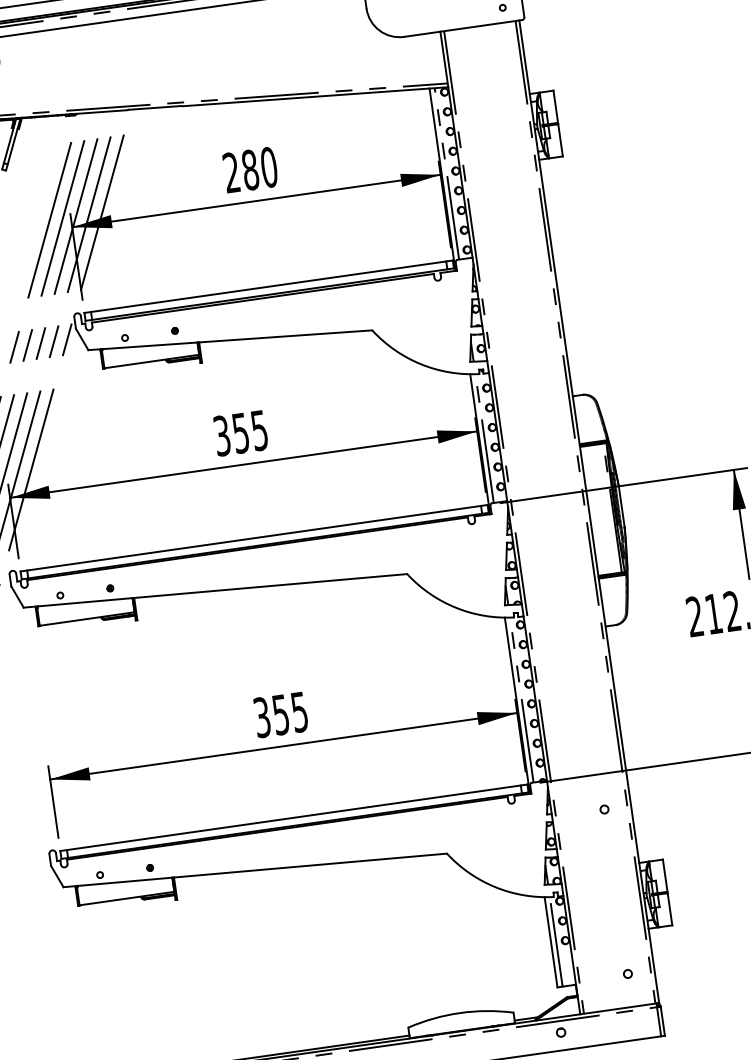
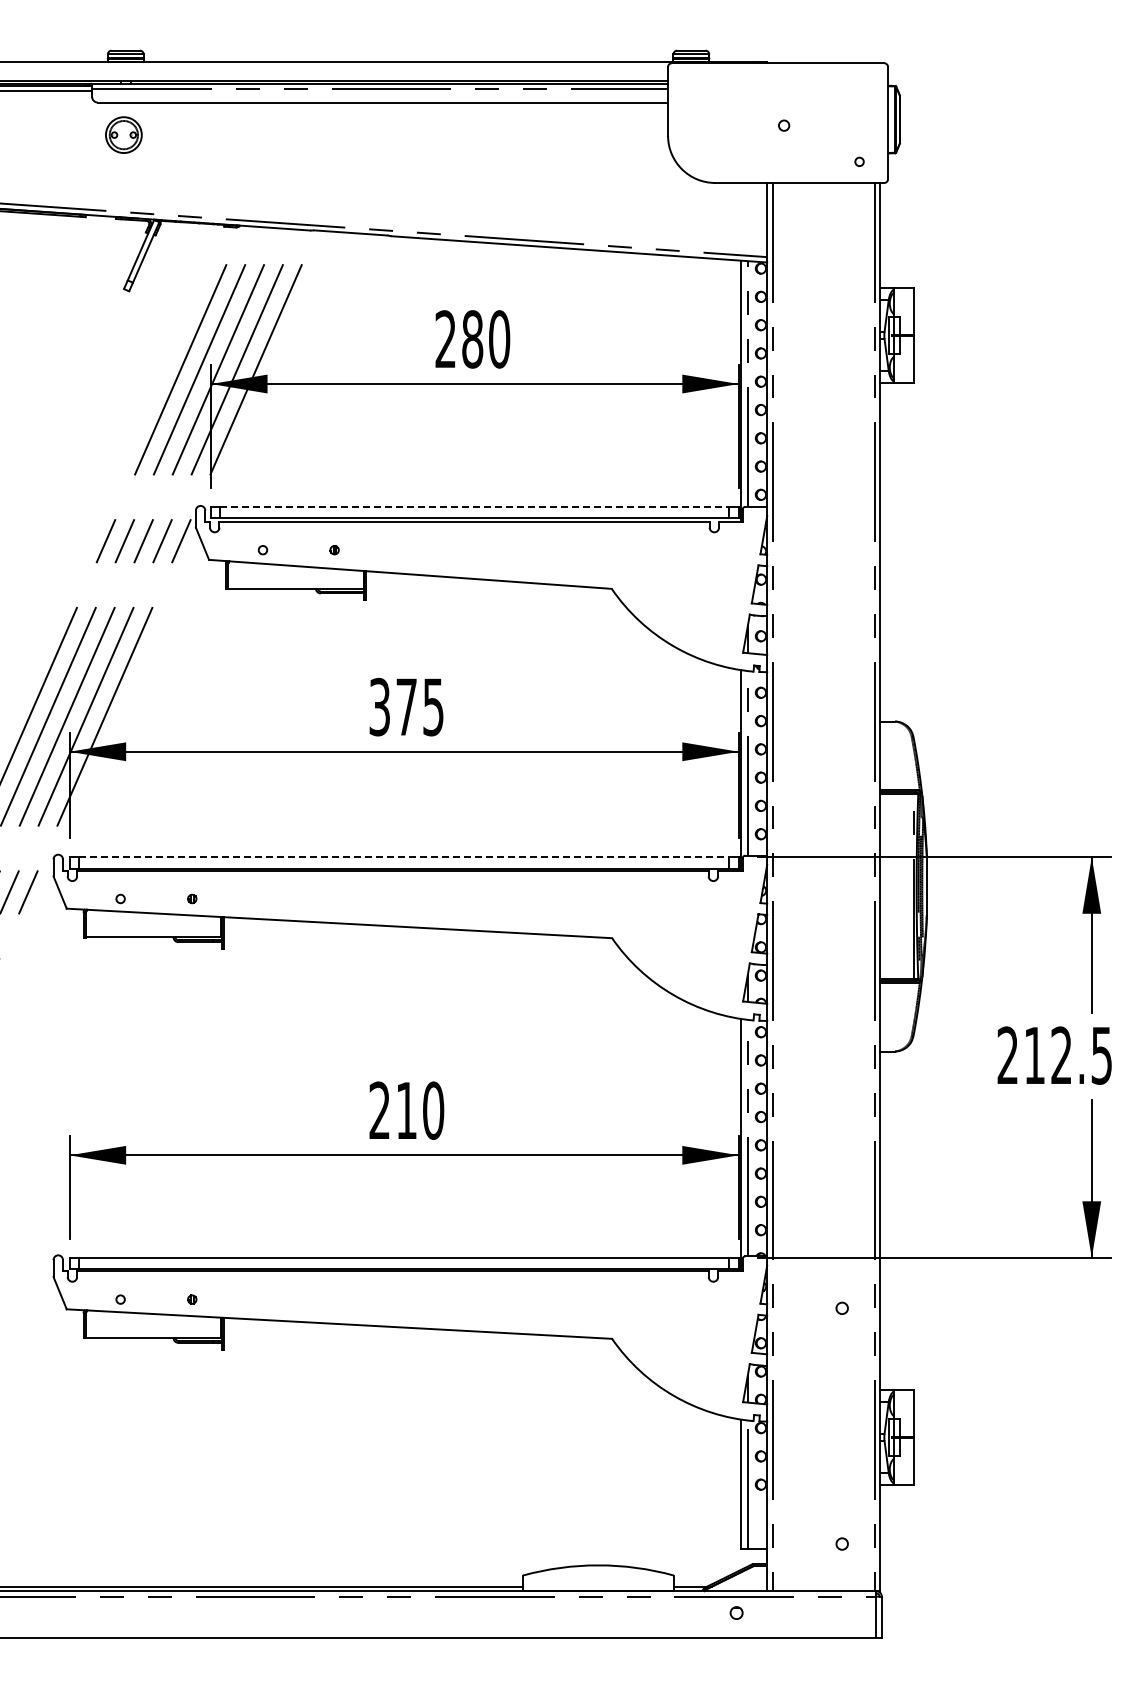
line: (268, 286) -> (474, 506), solid -> dashed
text: (240, 433) -> (406, 707), 355 -> 375
line: (254, 538) -> (404, 857), solid -> dashed
text: (280, 714) -> (406, 1110), 355 -> 210

